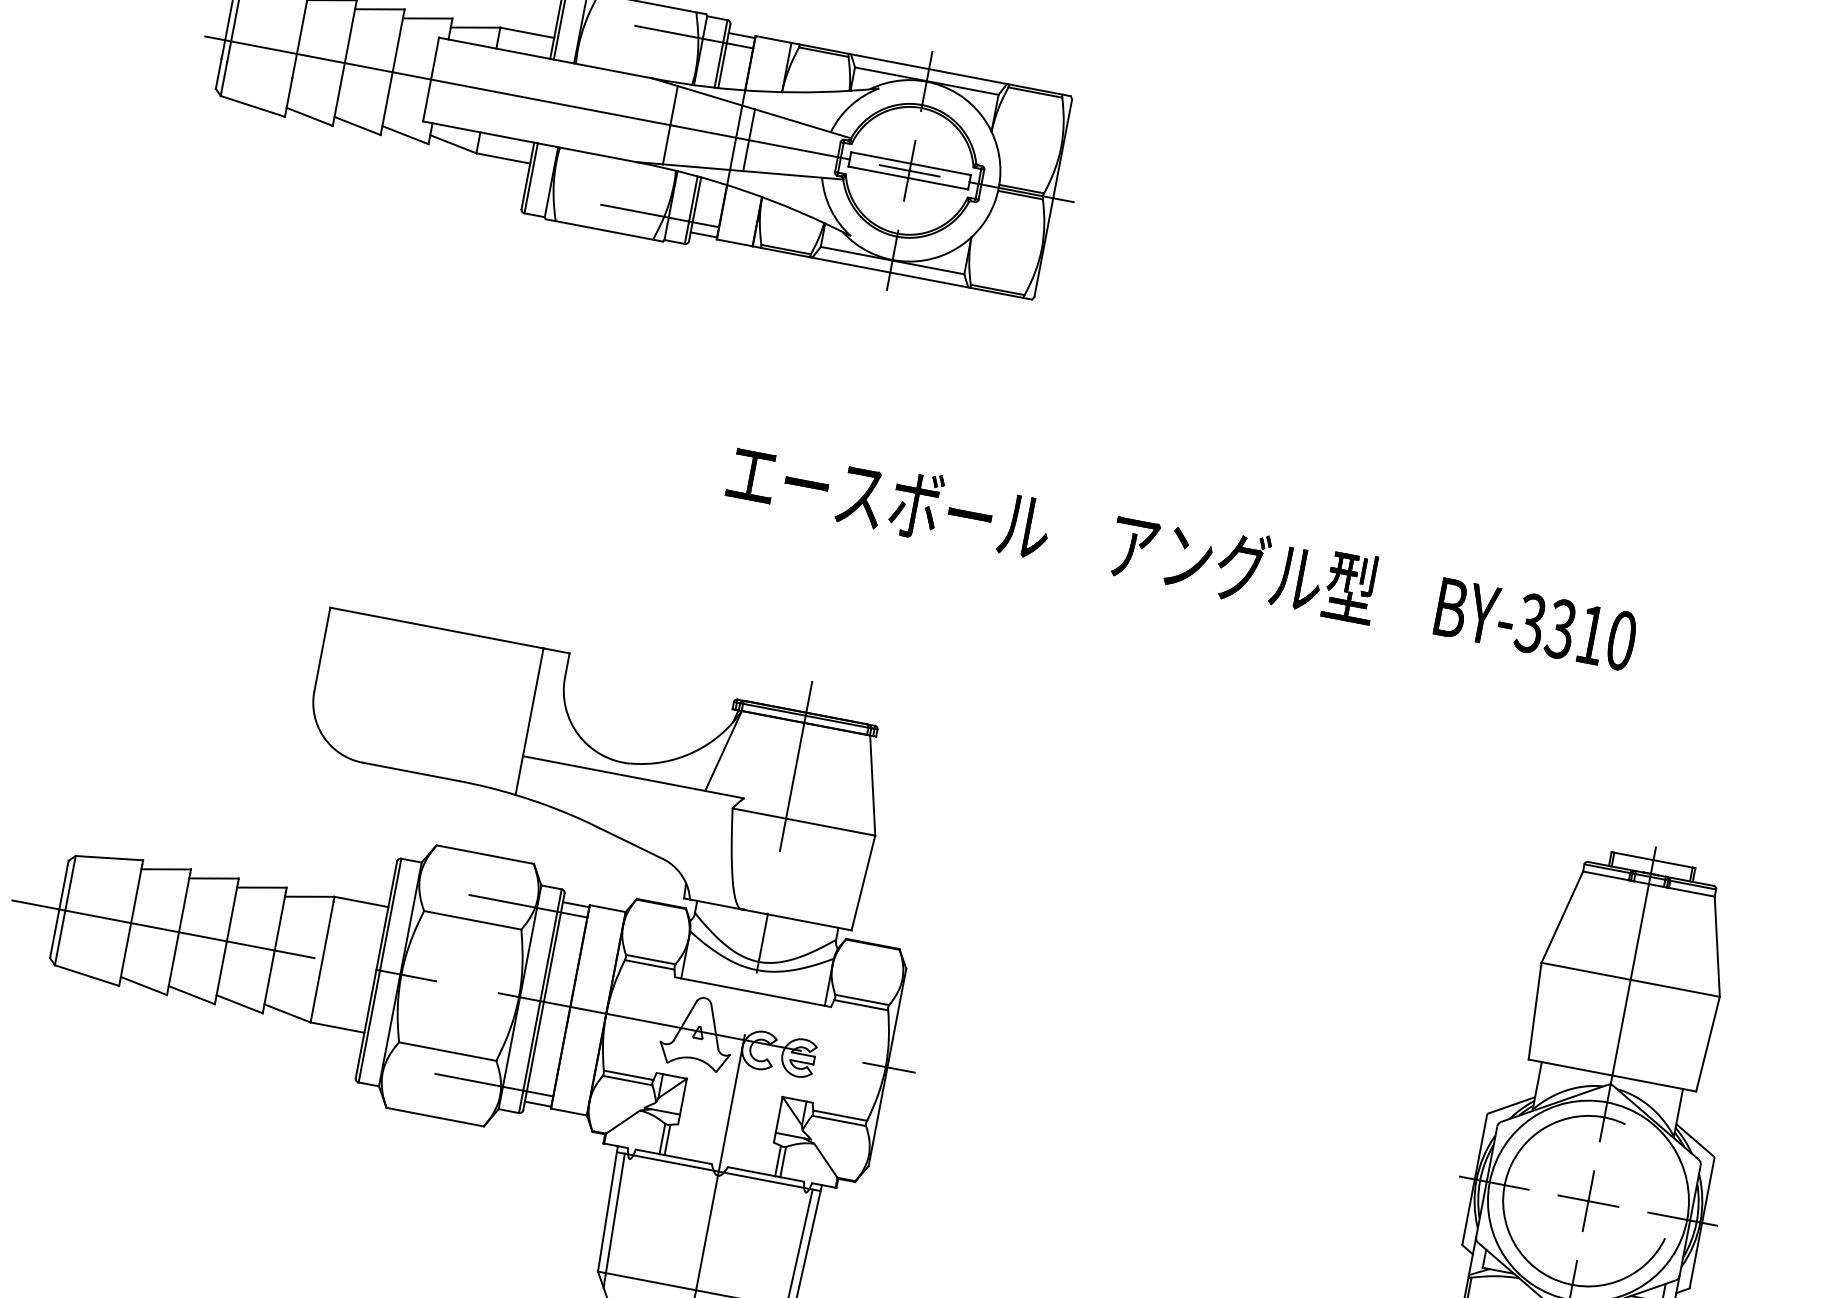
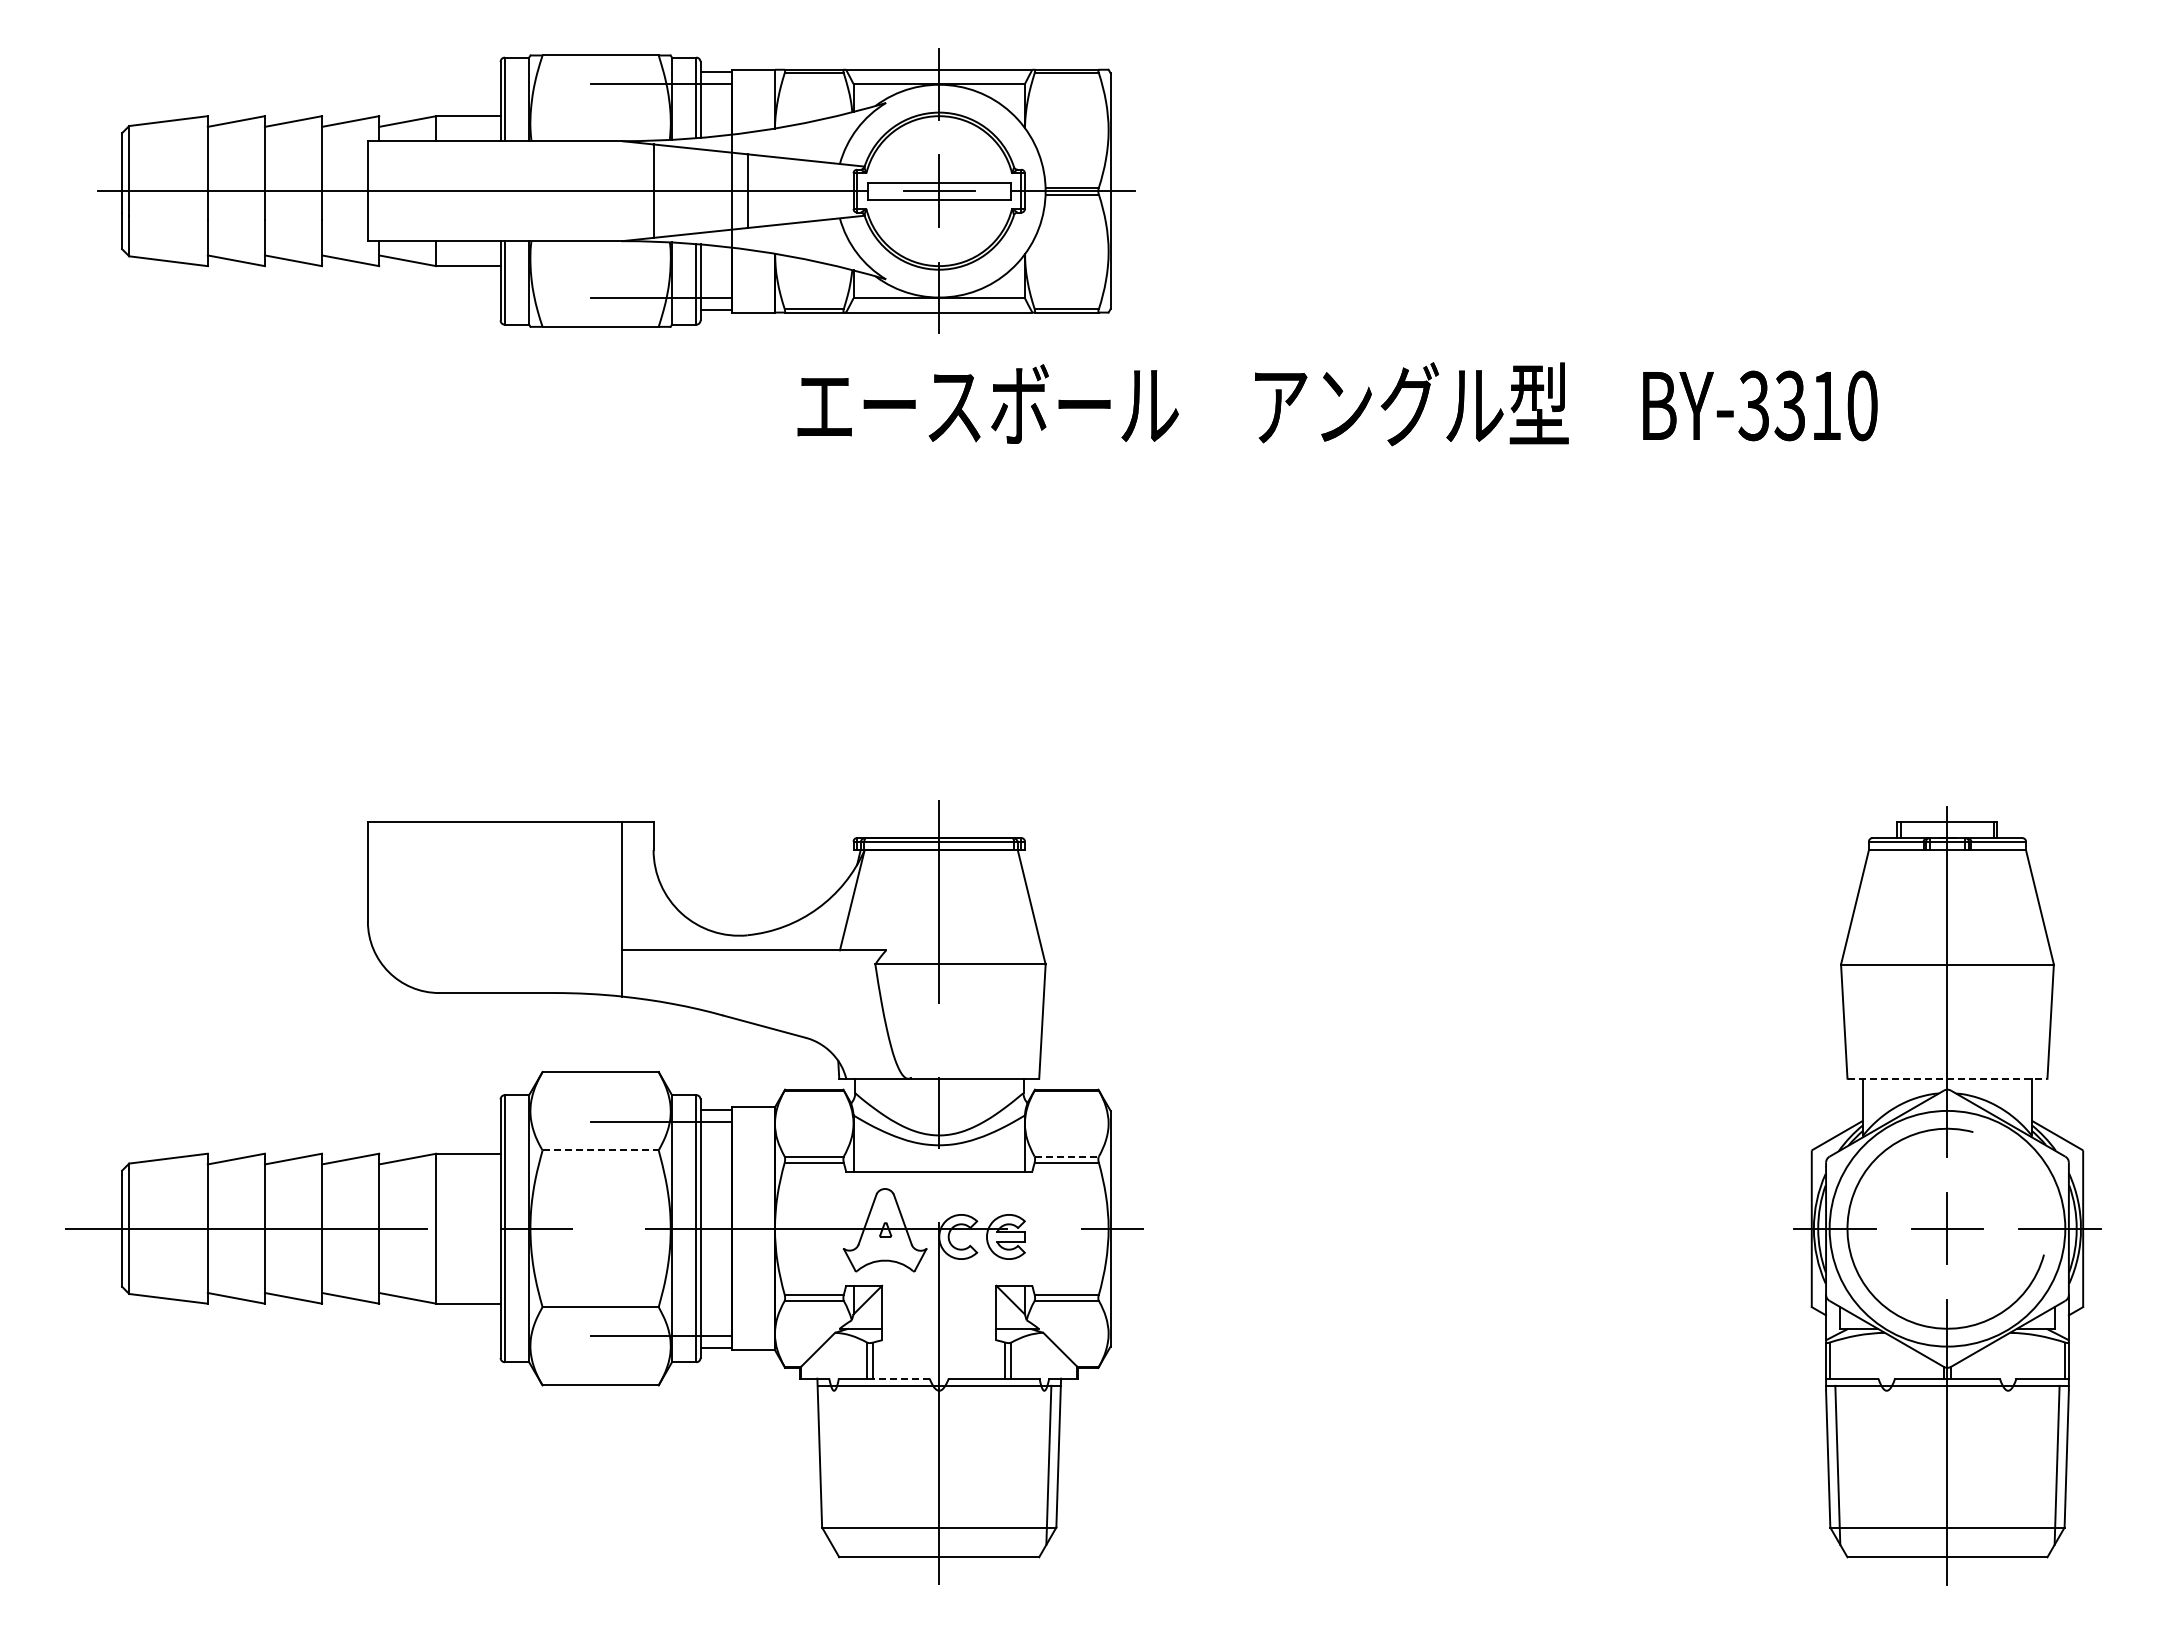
text: (1182, 555) -> (1337, 404), moved
line: (473, 920) -> (601, 1150), solid -> dashed
line: (862, 1000) -> (1067, 1156), solid -> dashed
line: (1612, 1075) -> (1947, 1078), solid -> dashed
line: (687, 1159) -> (900, 1378), solid -> dashed
line: (614, 1219) -> (829, 1464), removed

